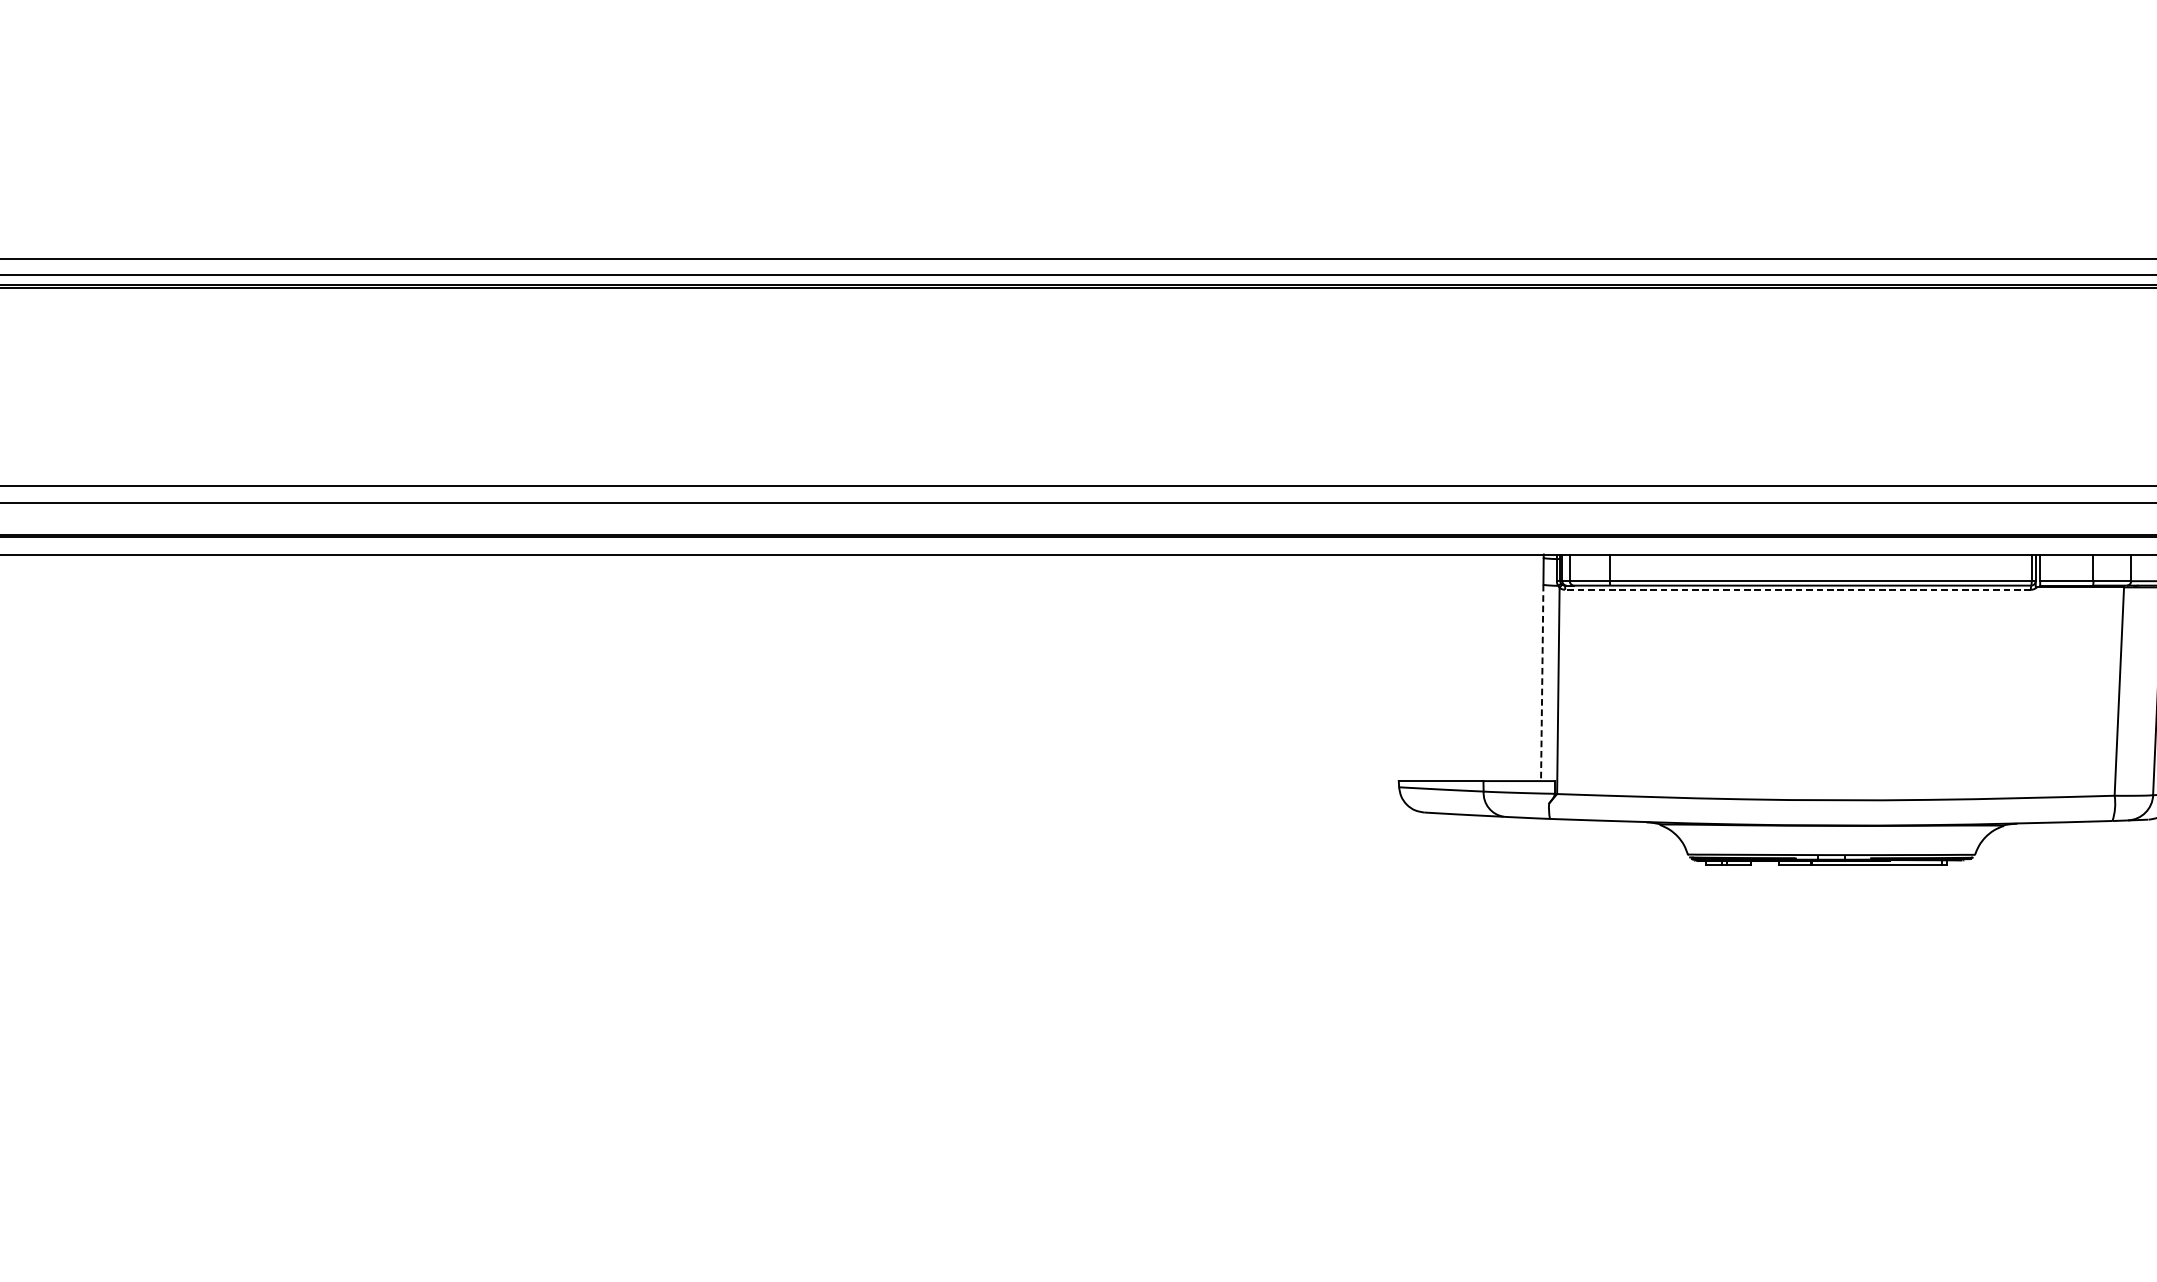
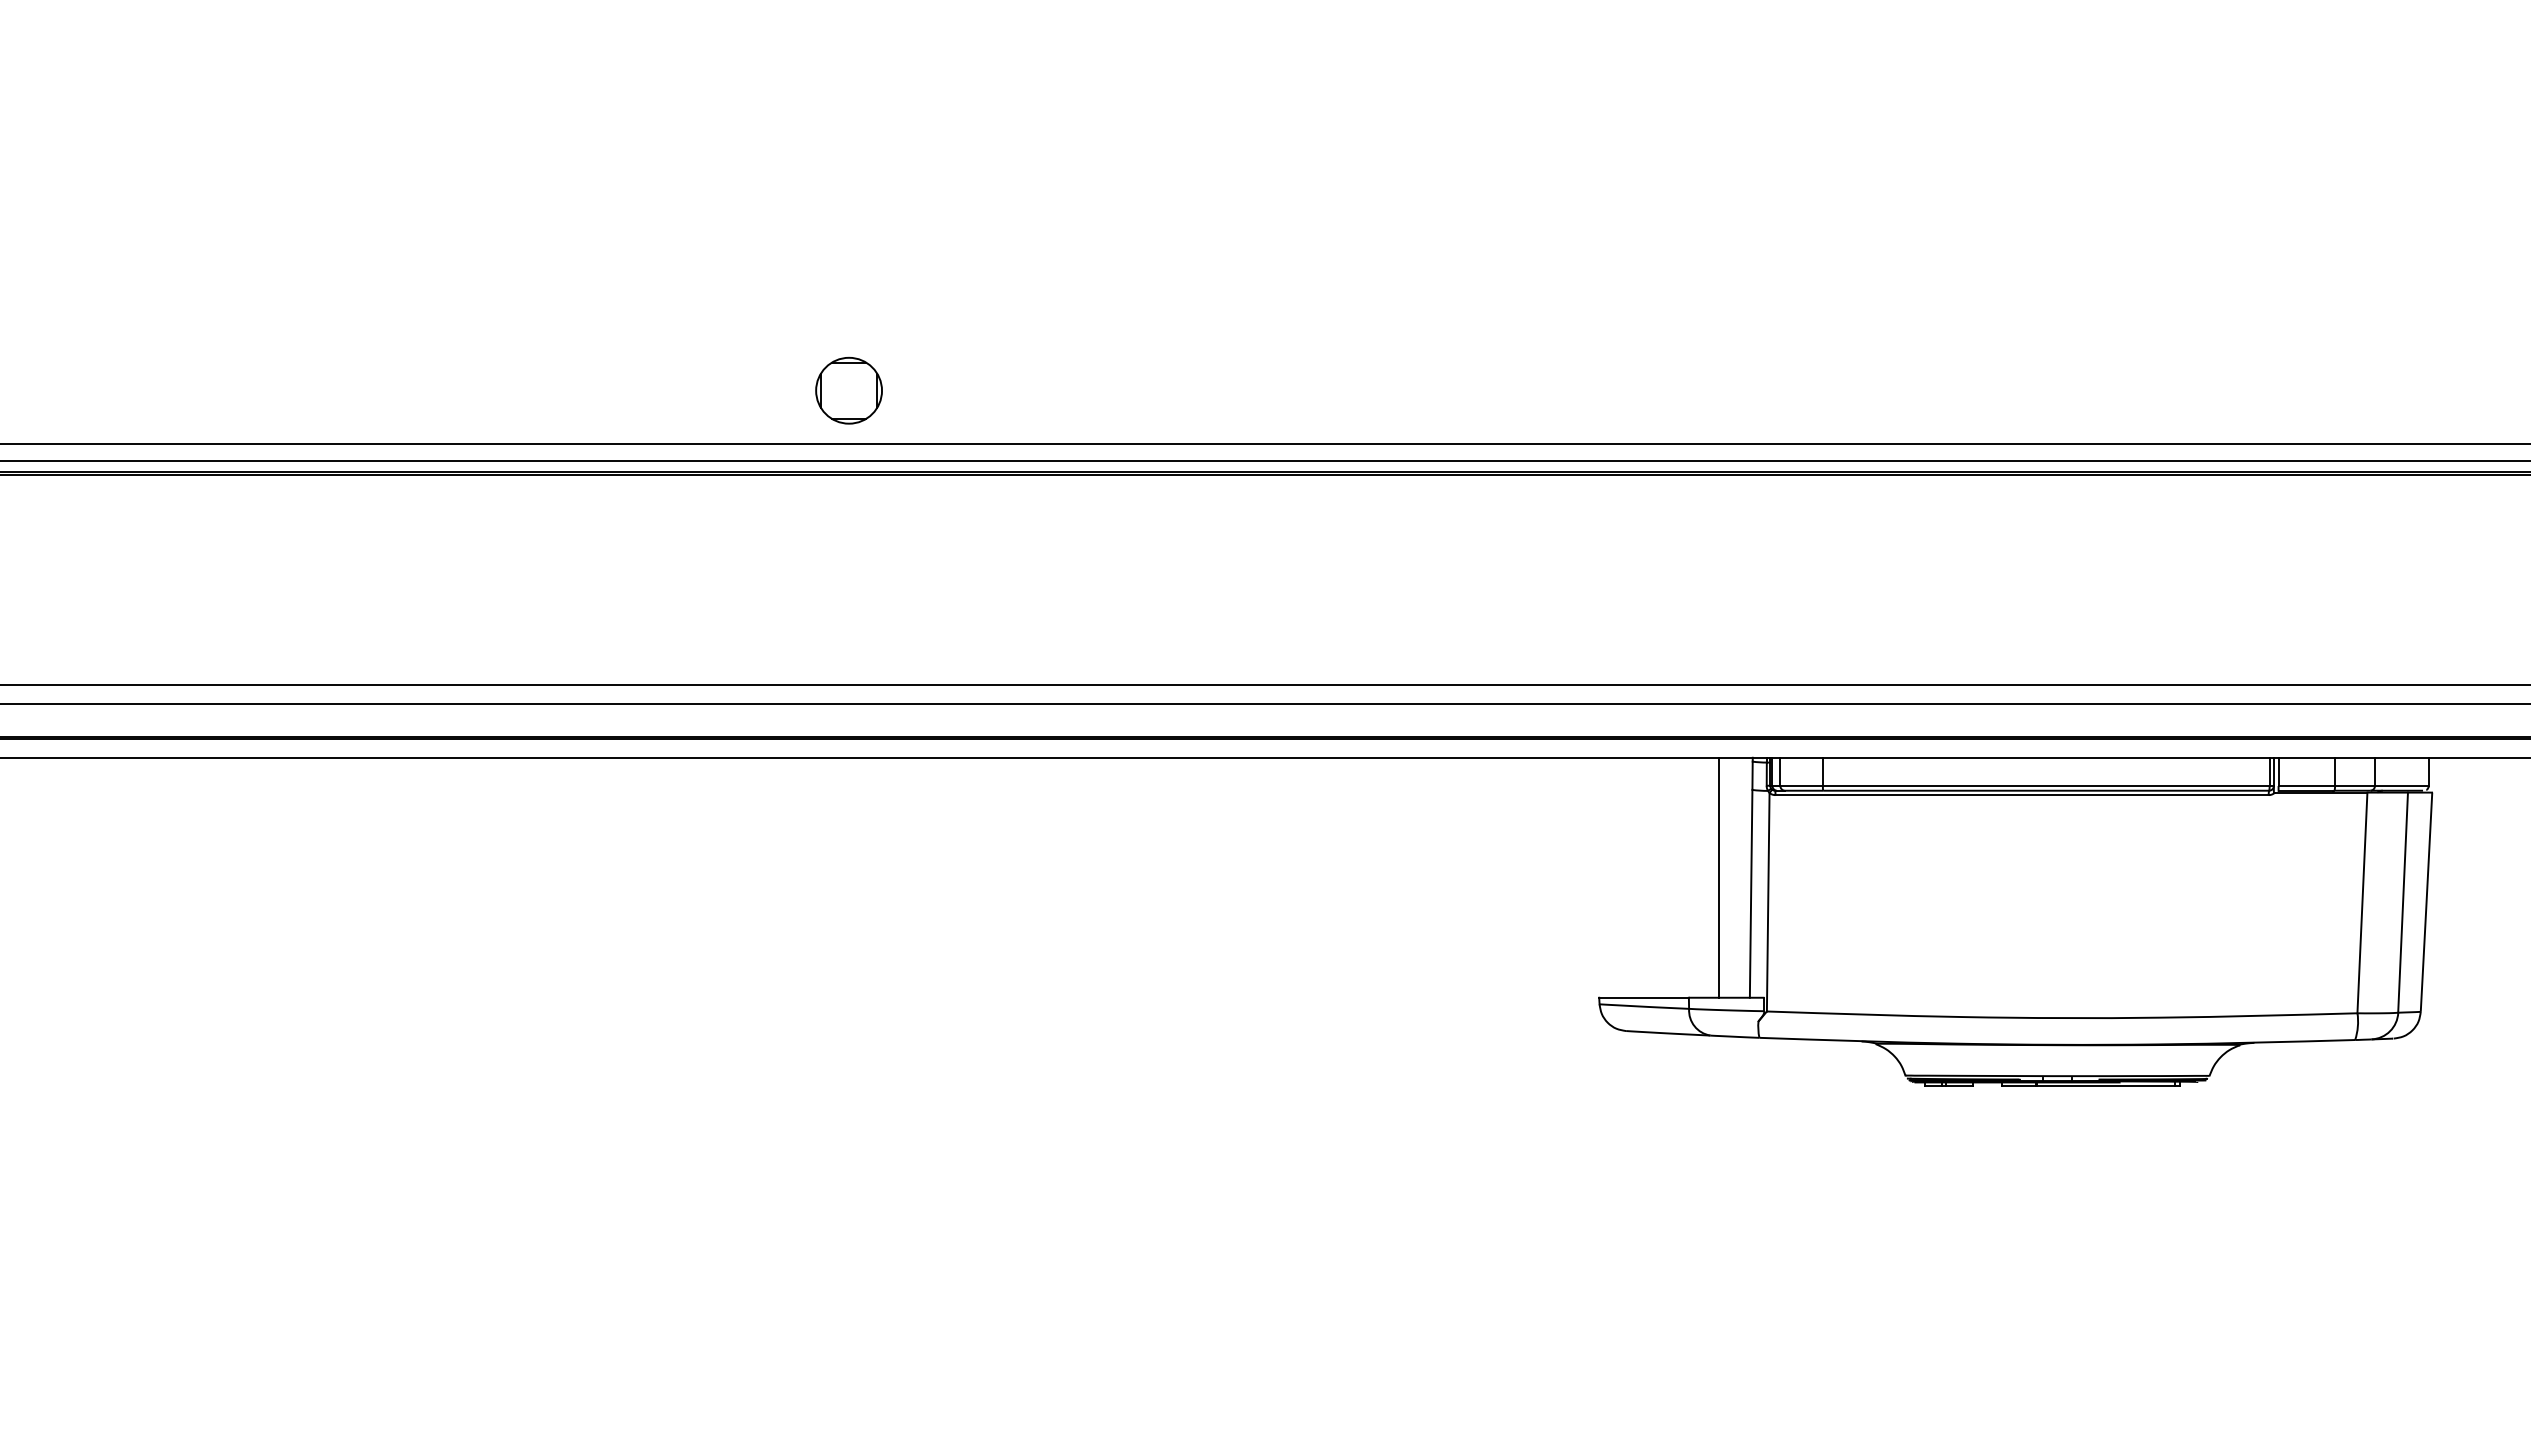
part: (690, 207) -> (848, 390), added
line: (1798, 590) -> (2022, 795), dashed -> solid
line: (1511, 667) -> (1718, 877), added
line: (1542, 682) -> (1751, 893), dashed -> solid

